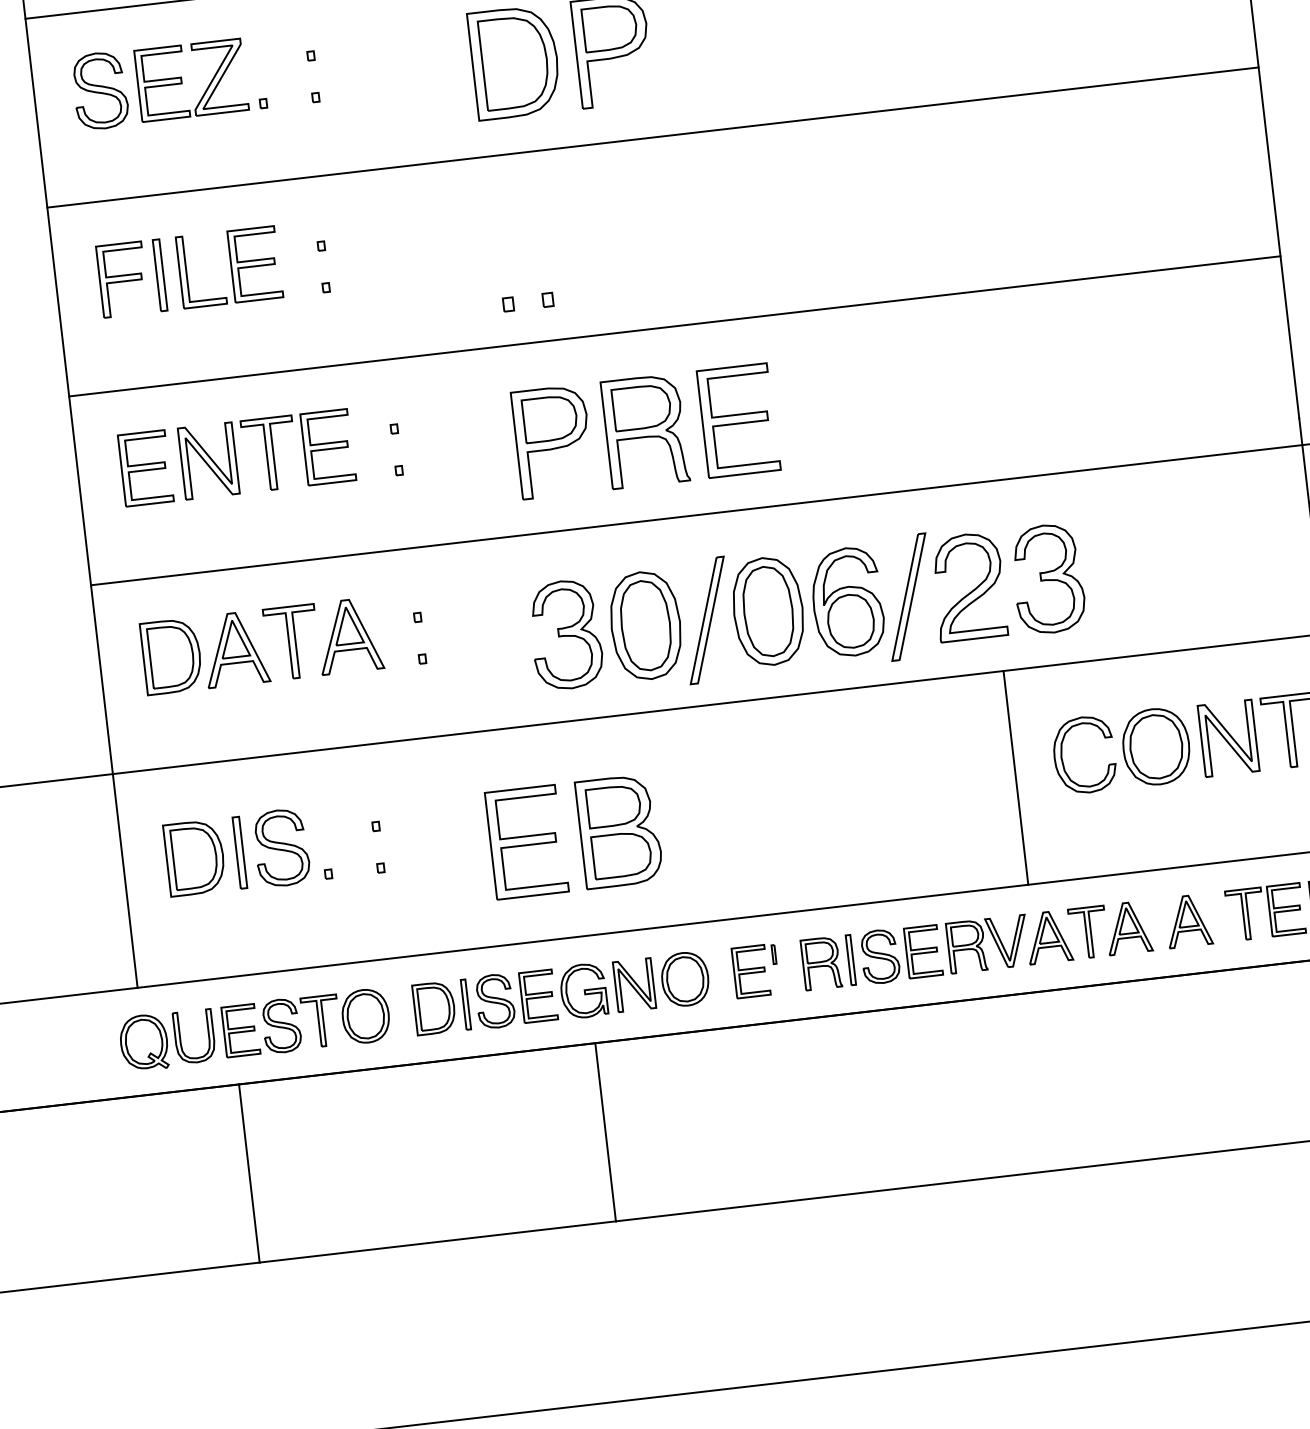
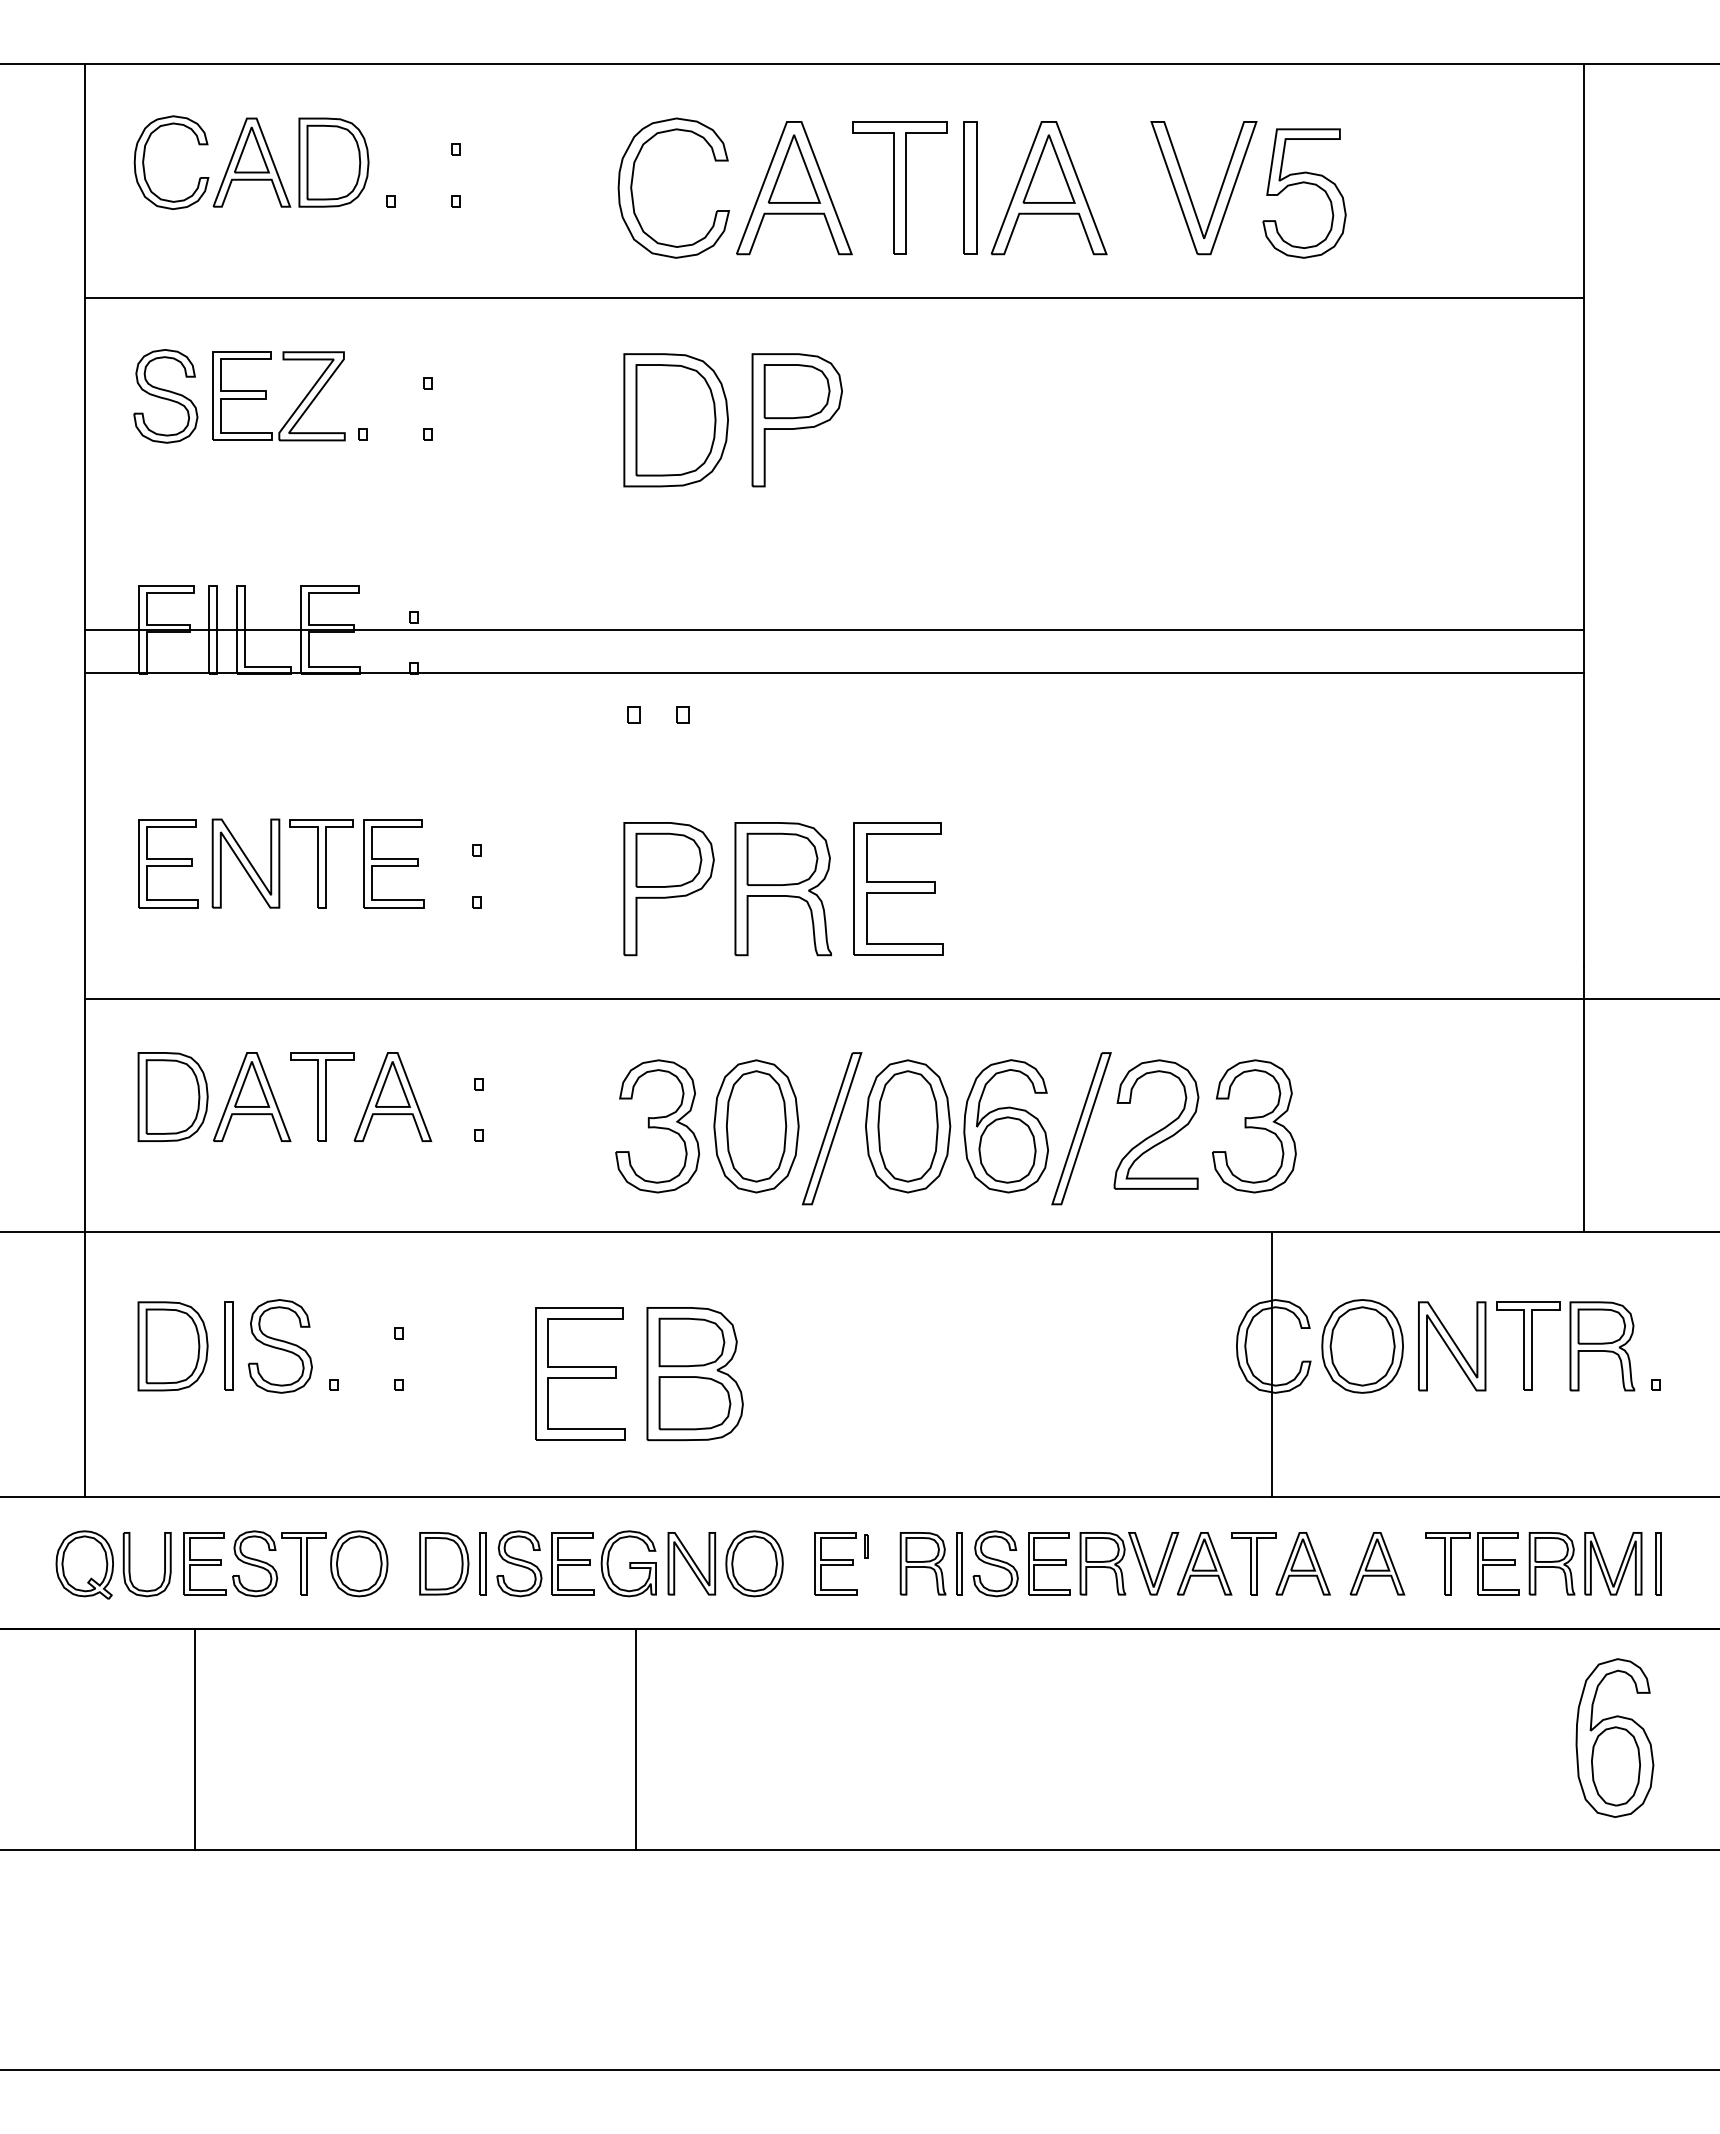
line: (652, 137) -> (833, 630), moved
line: (674, 326) -> (833, 673), moved
line: (1015, 777) -> (1271, 1364), moved

